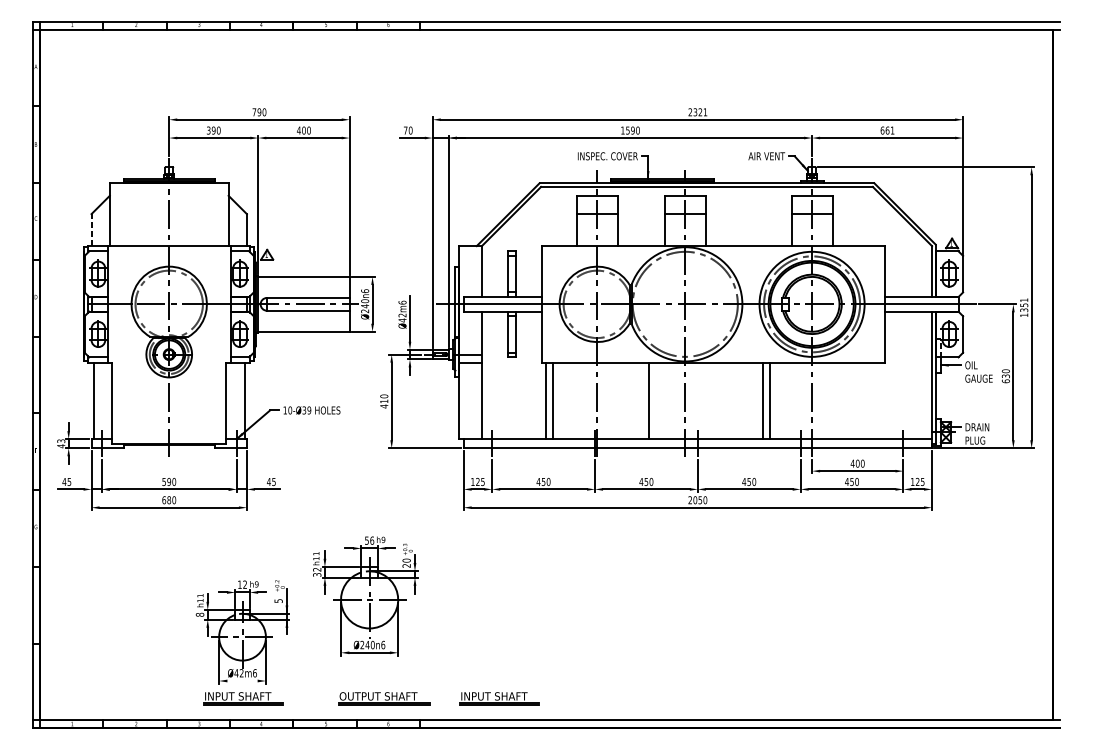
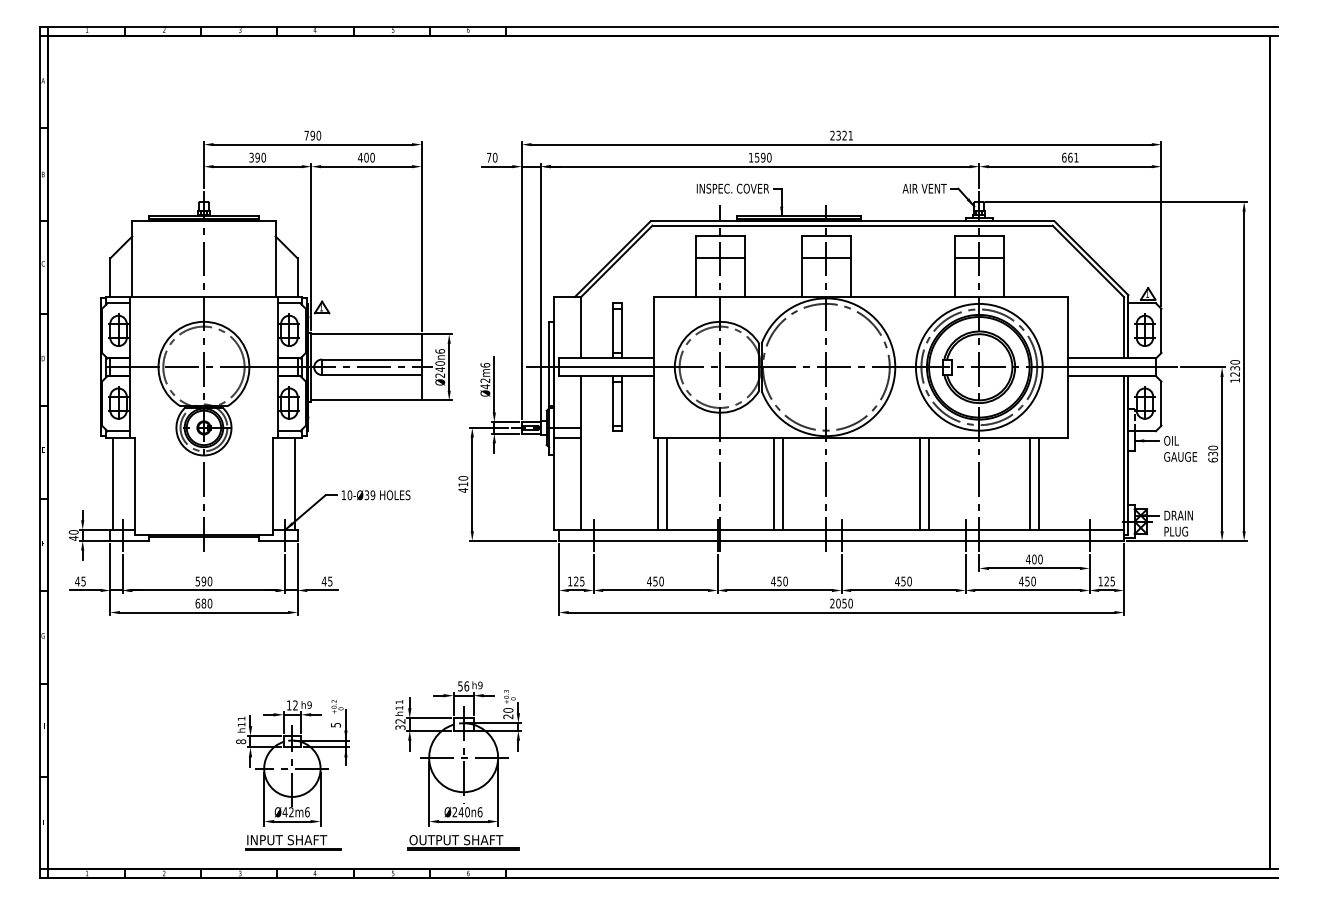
line: (91, 229) -> (110, 277), dashed -> solid
text: (1024, 305) -> (1235, 368), 1351 -> 1230
line: (641, 400) -> (773, 483), added
line: (854, 400) -> (1030, 483), added
line: (861, 400) -> (1038, 483), added
text: (61, 441) -> (73, 532), 43 -> 40
part: (365, 596) -> (458, 753), moved
line: (242, 680) -> (292, 821), added
part: (499, 698) -> (602, 842), removed

